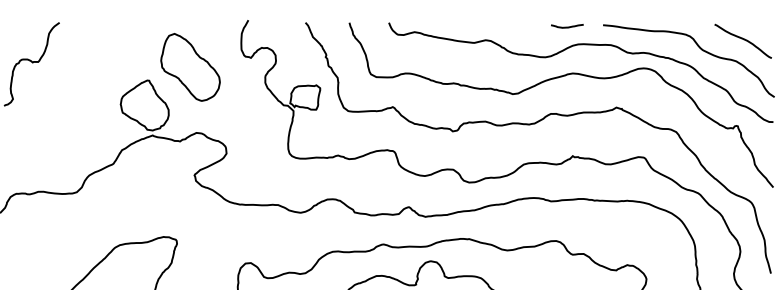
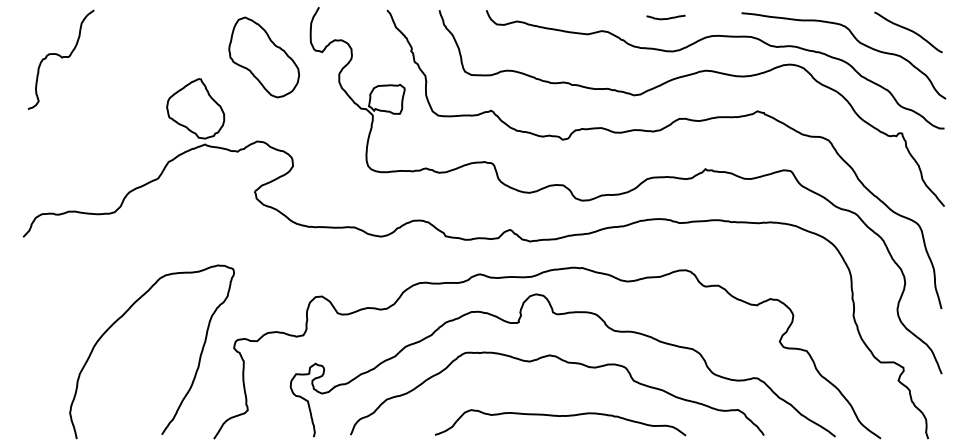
curve: (566, 27) -> (665, 18), moved
part: (190, 67) -> (264, 57), moved

